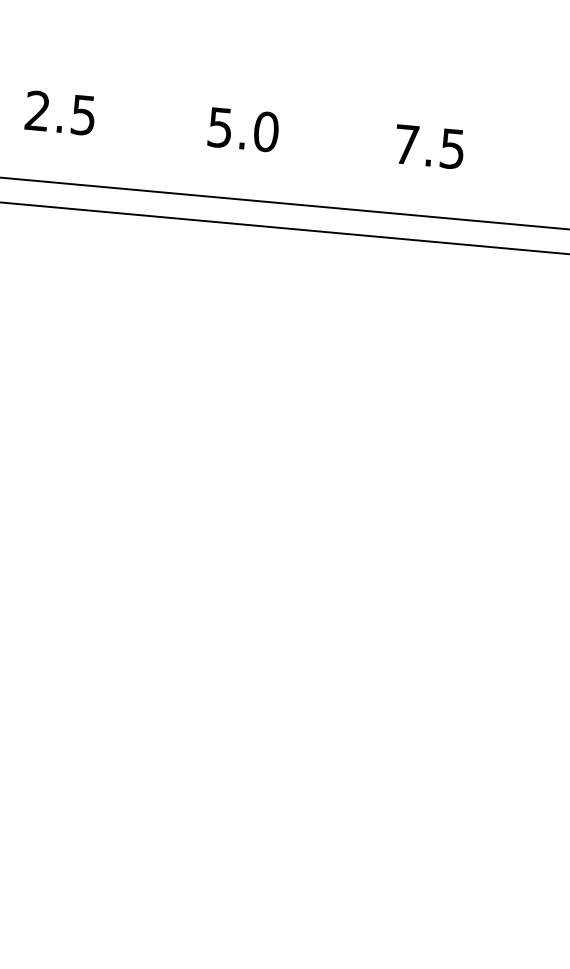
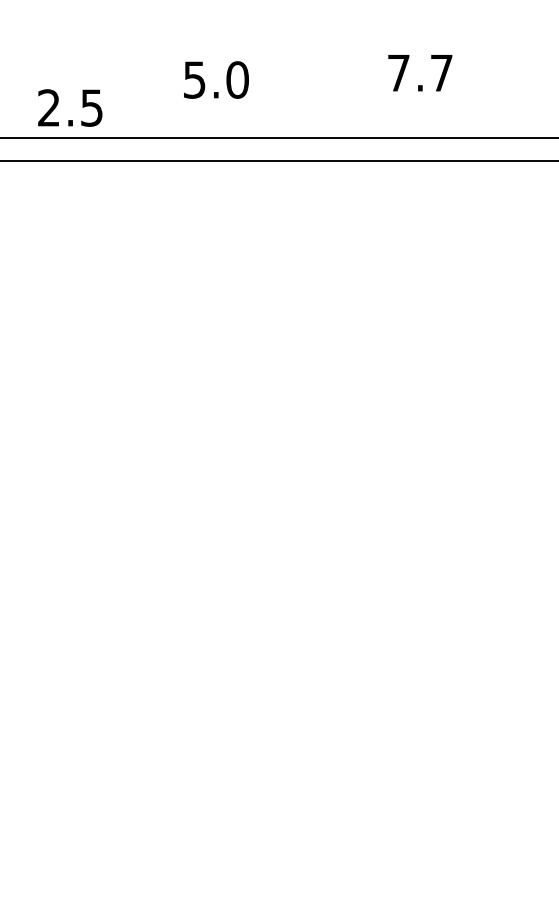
text: (60, 112) -> (70, 107), moved
text: (243, 129) -> (216, 79), moved
text: (452, 148) -> (441, 72), 7.5 -> 7.7

